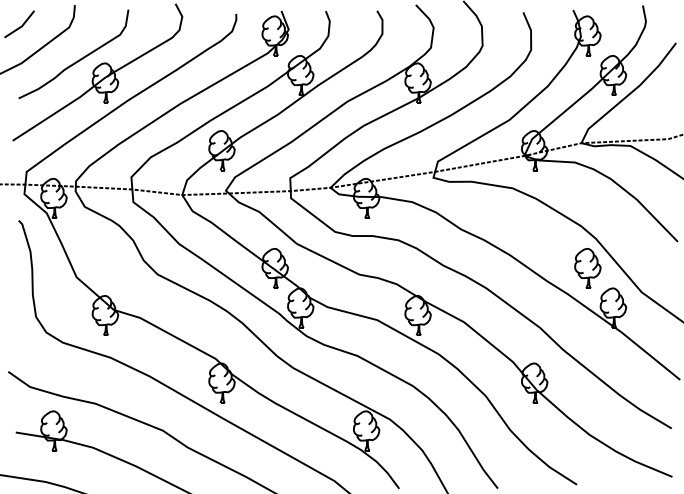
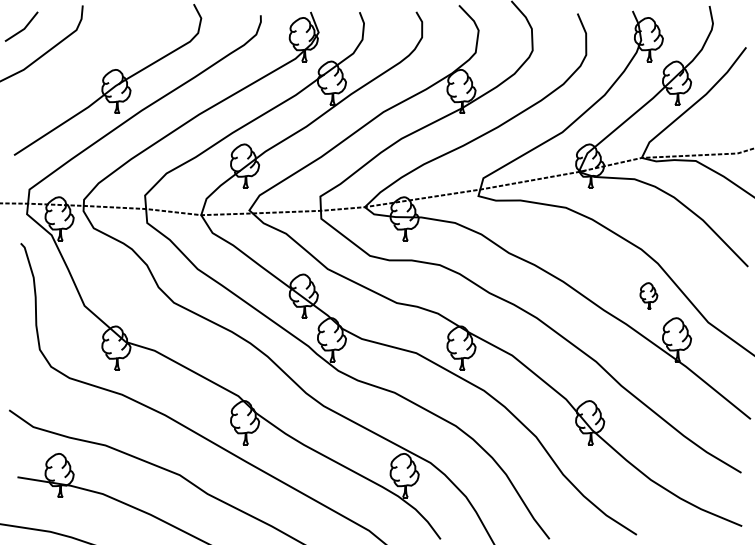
curve: (77, 60) -> (85, 66), removed
part: (587, 267) -> (648, 295), size x0.6

